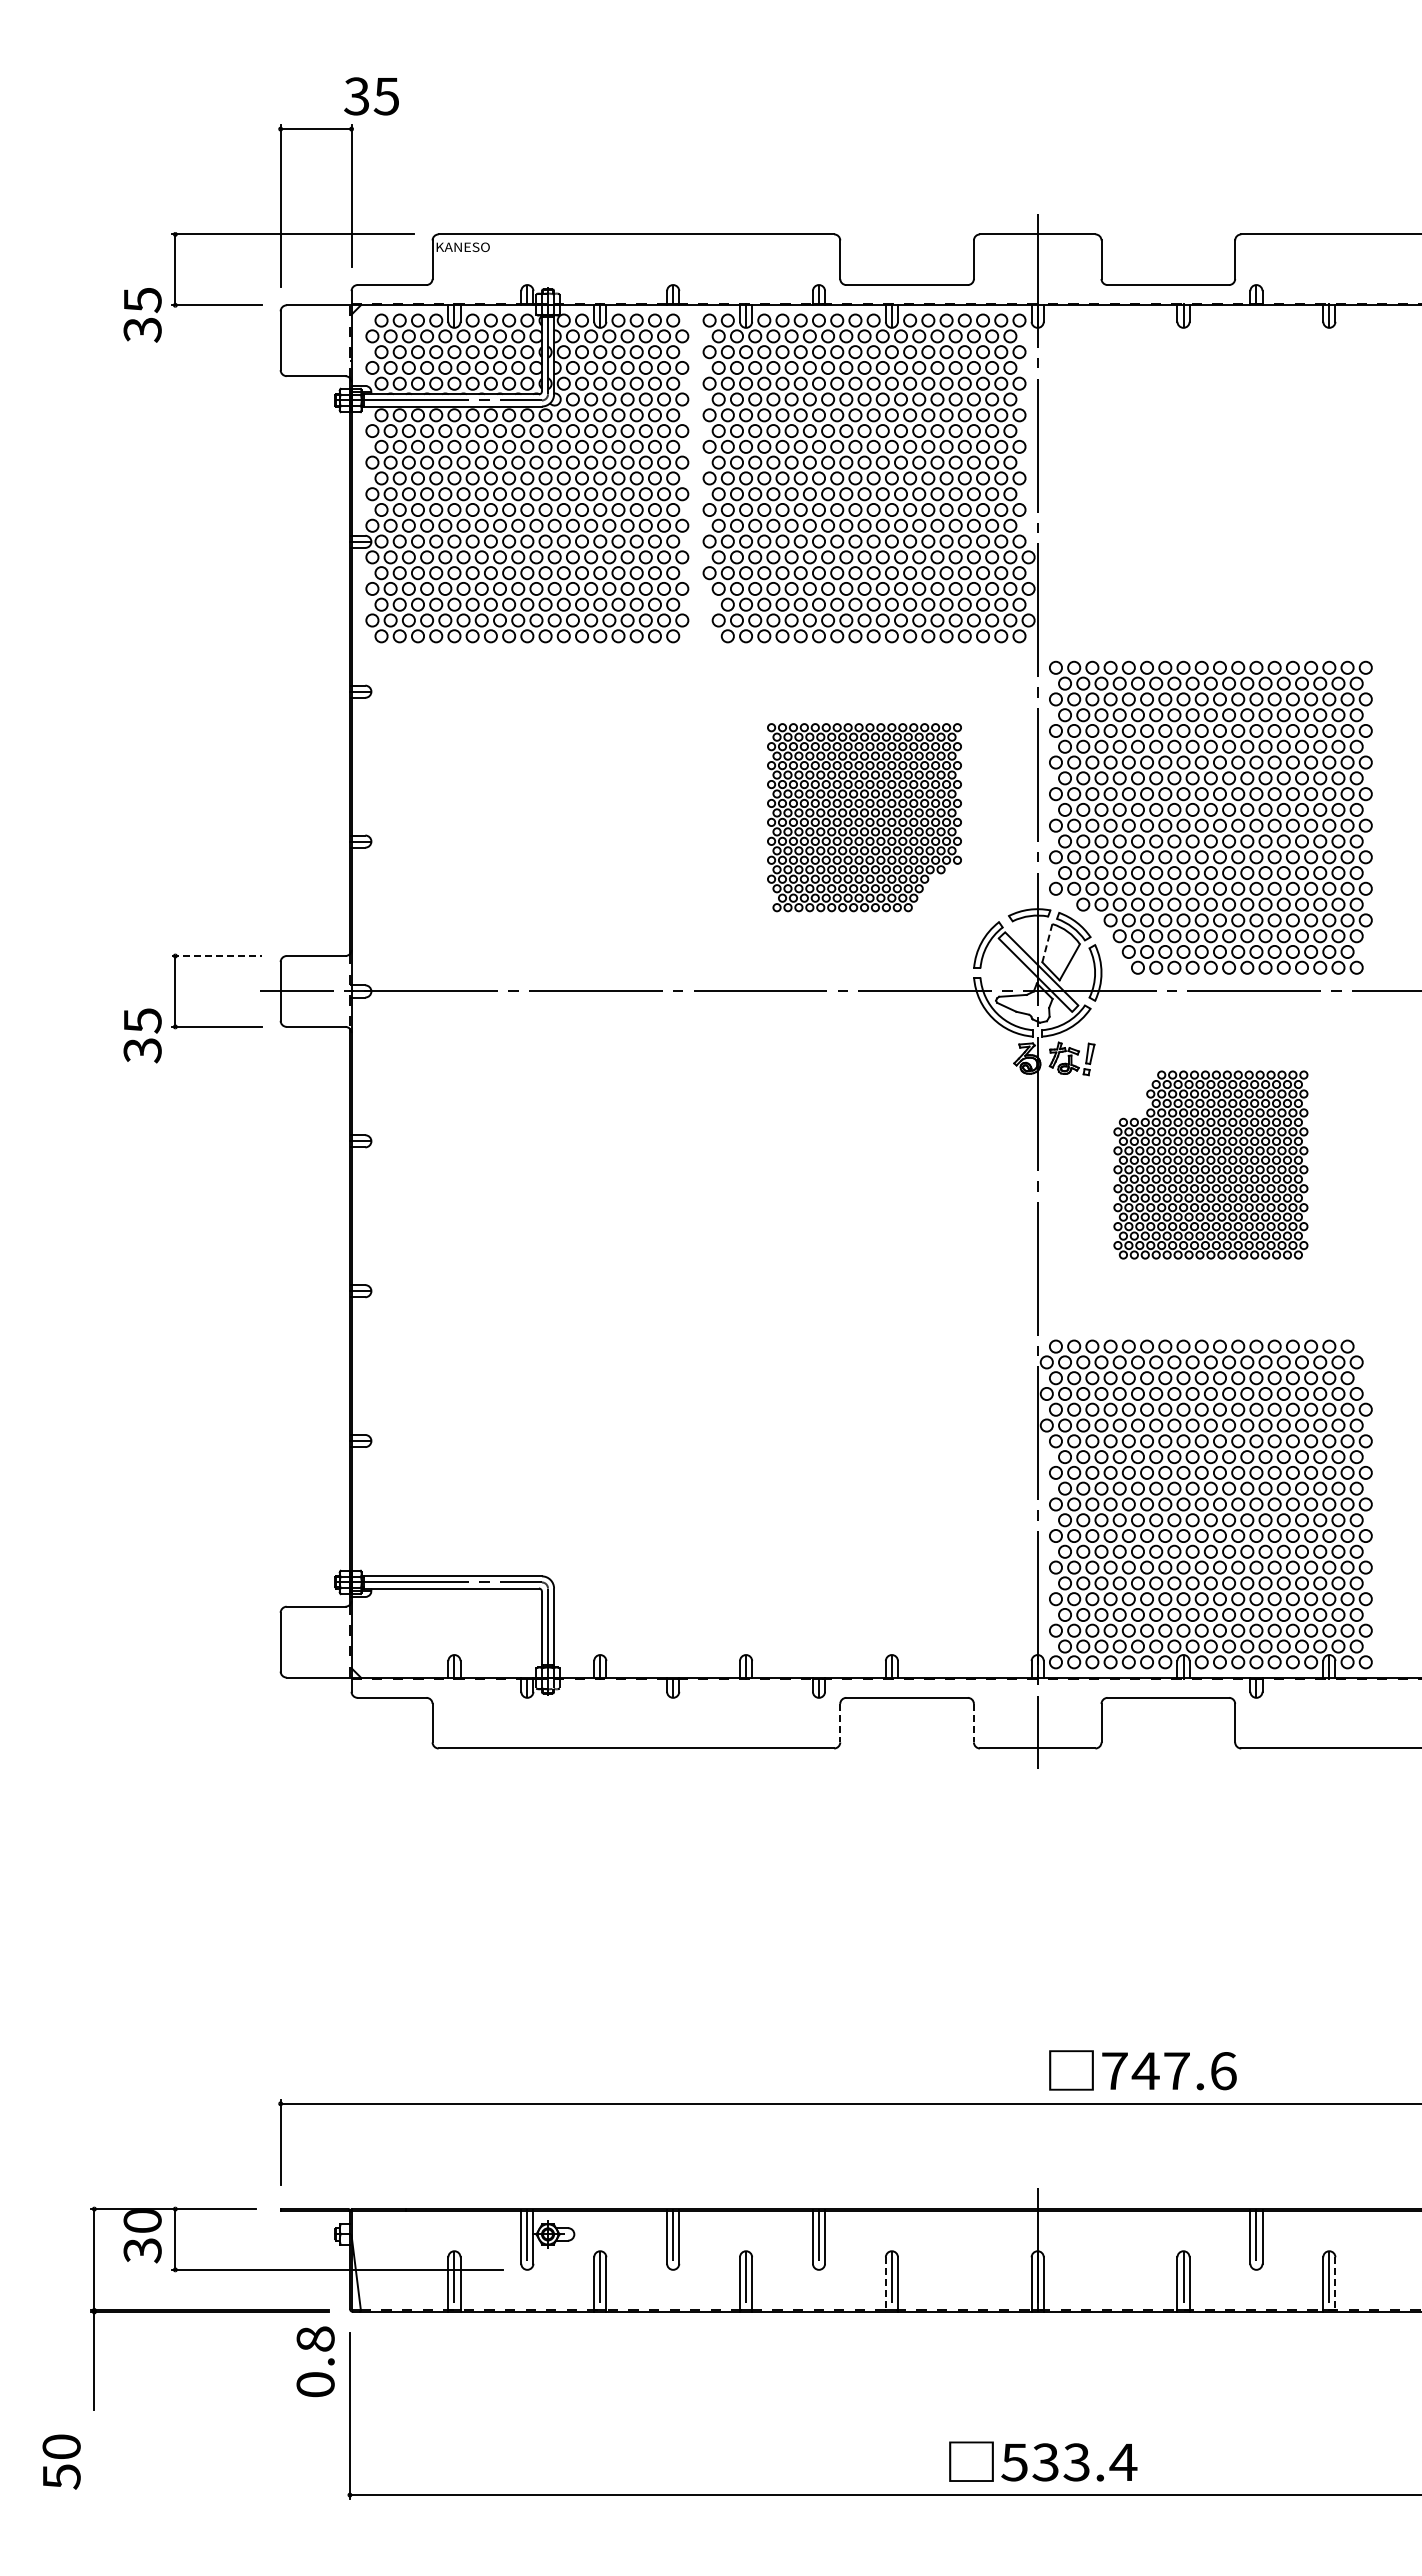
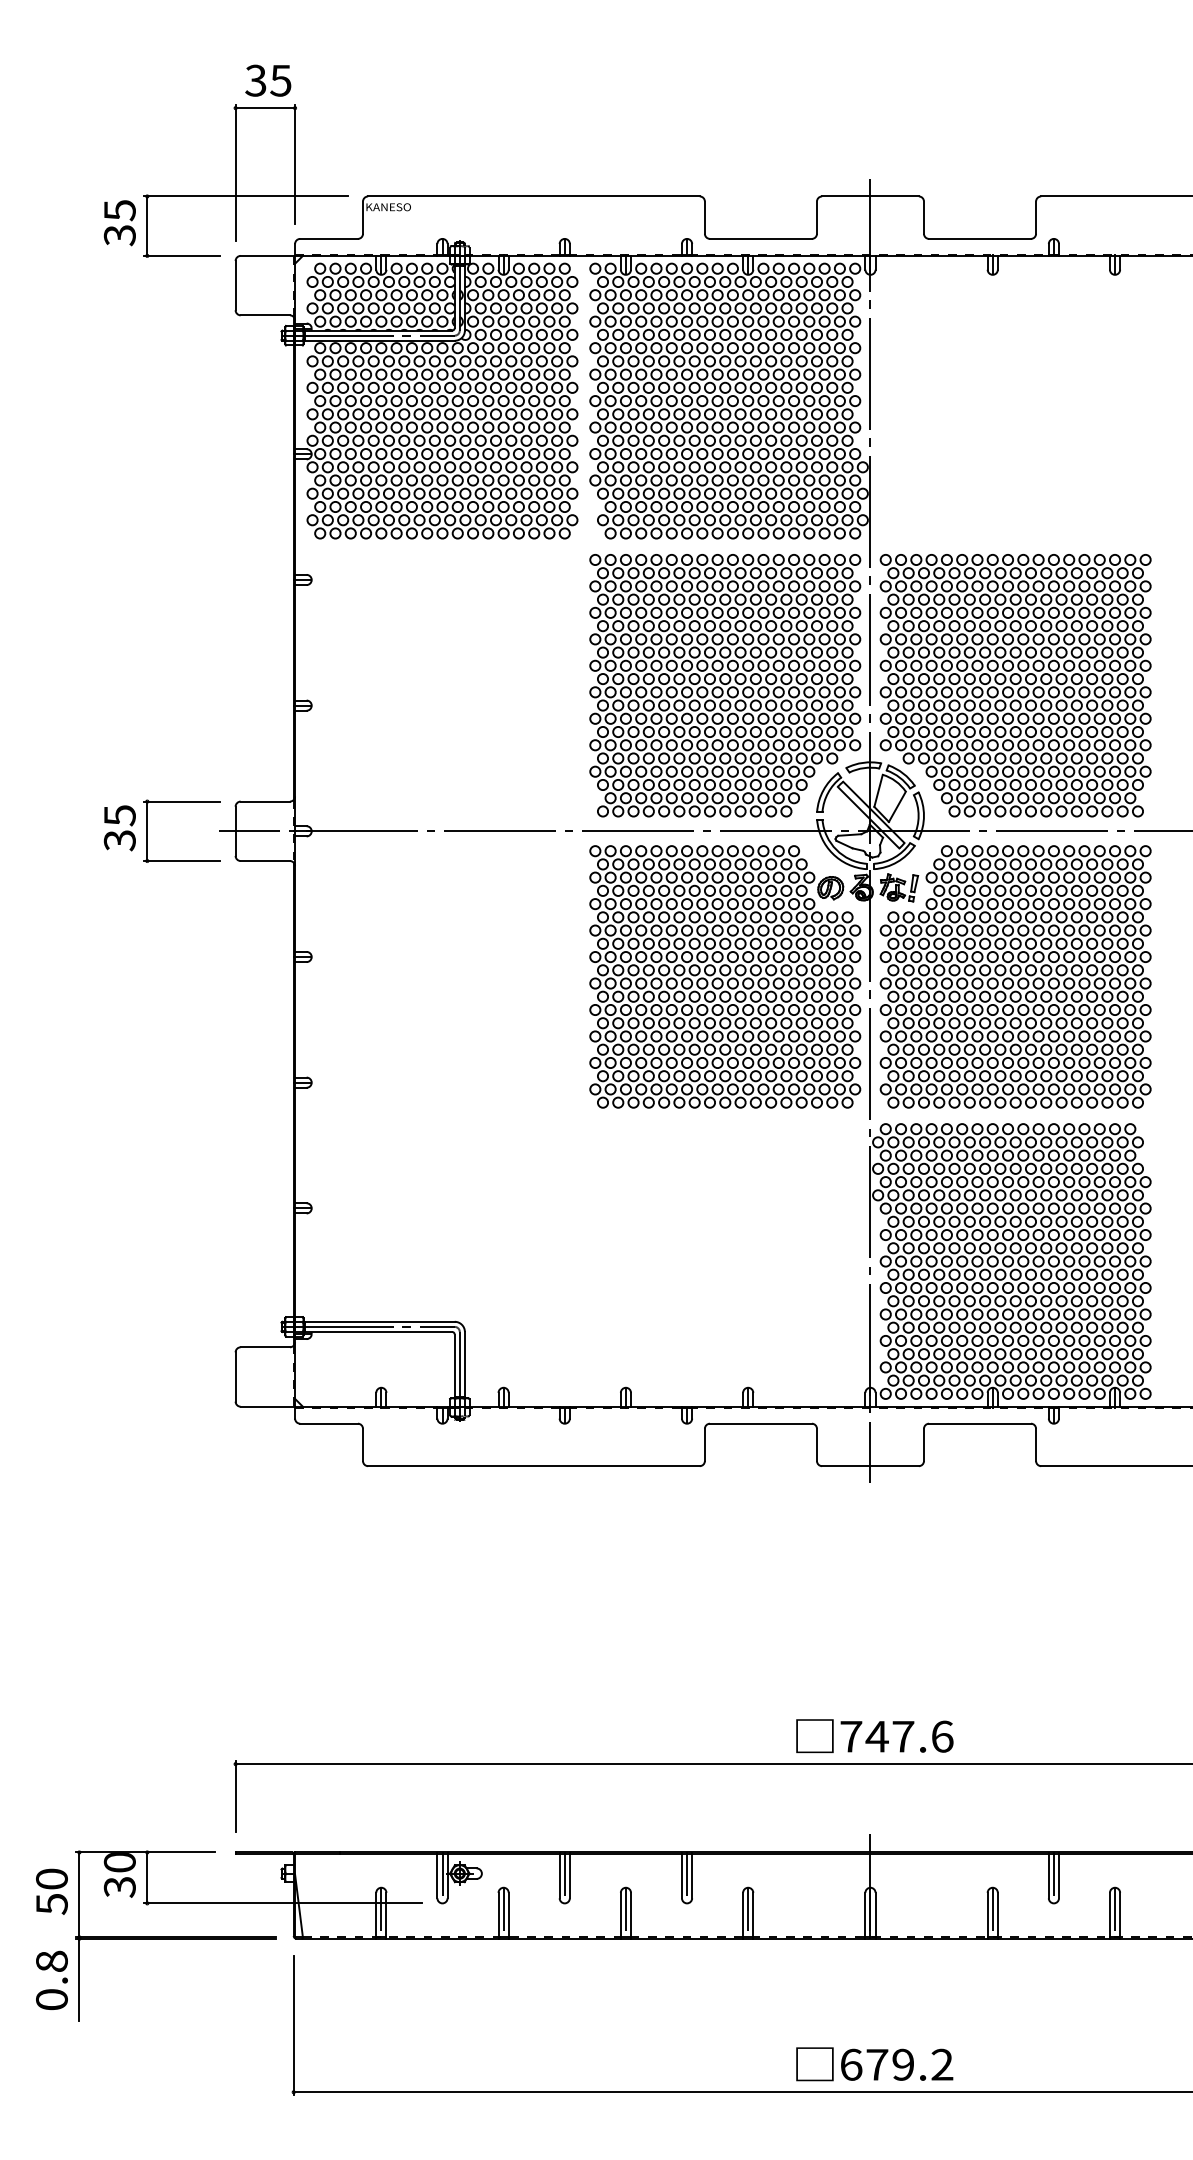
text: (371, 96) -> (268, 80), moved
text: (142, 315) -> (119, 223), moved
part: (864, 817) -> (725, 685), size x1.67
line: (1047, 943) -> (878, 791), dashed -> solid
line: (217, 956) -> (182, 802), dashed -> solid
text: (142, 1035) -> (119, 828), moved
part: (864, 1164) -> (725, 976), added
part: (1210, 1164) -> (1015, 976), size x1.67
line: (840, 1723) -> (705, 1445), dashed -> solid
line: (973, 1723) -> (816, 1445), dashed -> solid
text: (1142, 2070) -> (874, 1736), moved
line: (885, 2285) -> (742, 1916), dashed -> solid
line: (1335, 2285) -> (1120, 1916), dashed -> solid
text: (315, 2361) -> (51, 1980), moved
text: (61, 2461) -> (51, 1891), moved
text: (1069, 2462) -> (897, 2064), 533.4 -> 679.2

